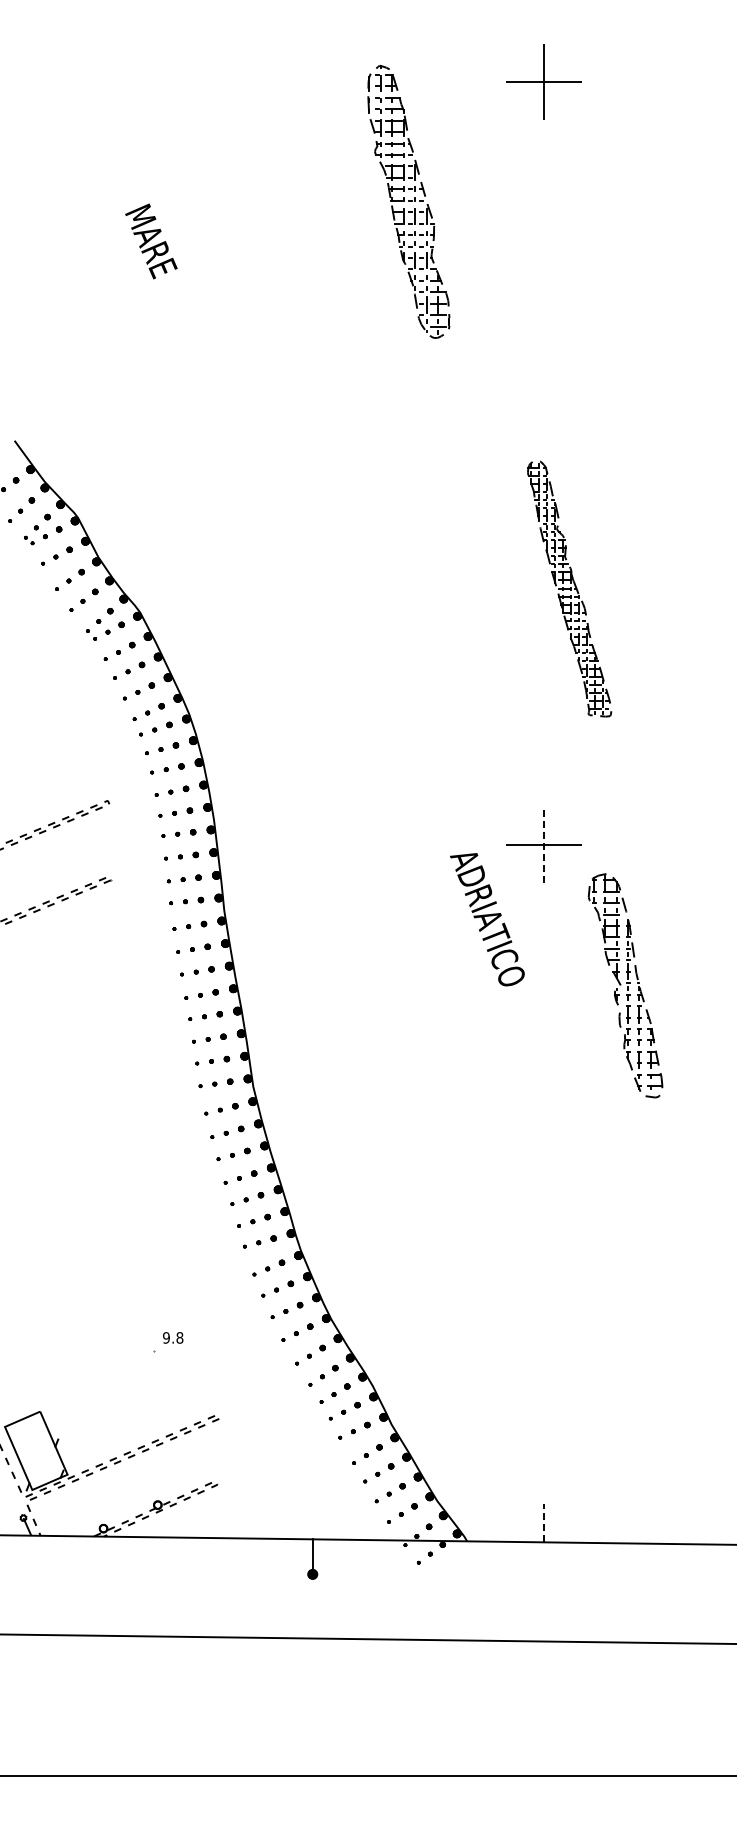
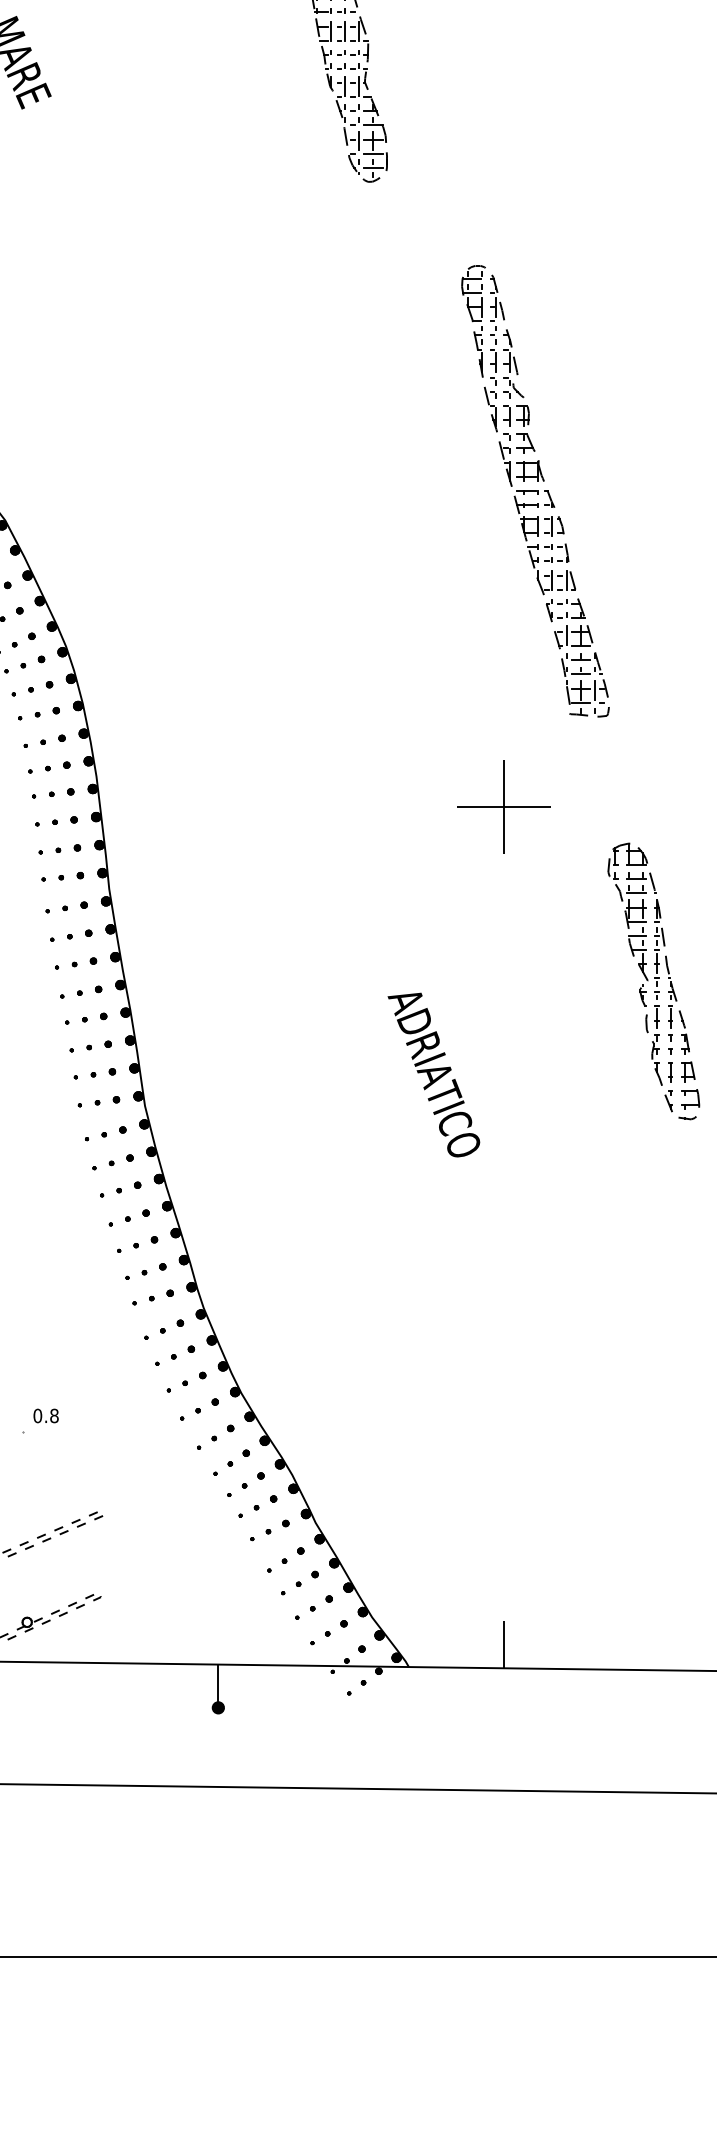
part: (569, 588) -> (535, 491), size x1.43
line: (544, 844) -> (504, 806), dashed -> solid
text: (487, 919) -> (434, 1074), moved
part: (625, 985) -> (653, 981), moved
text: (166, 1337) -> (37, 1415), 9.8 -> 0.8
line: (544, 1522) -> (504, 1643), dashed -> solid

